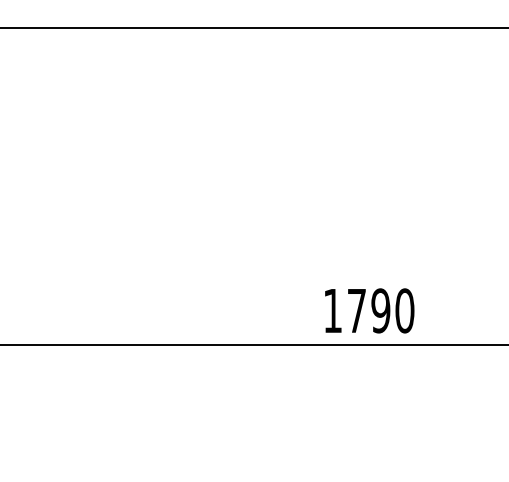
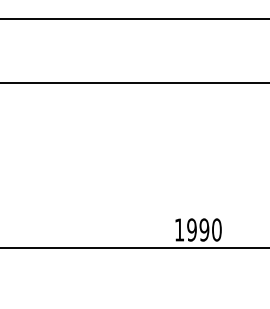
text: (355, 309) -> (191, 229), 1790 -> 1990

